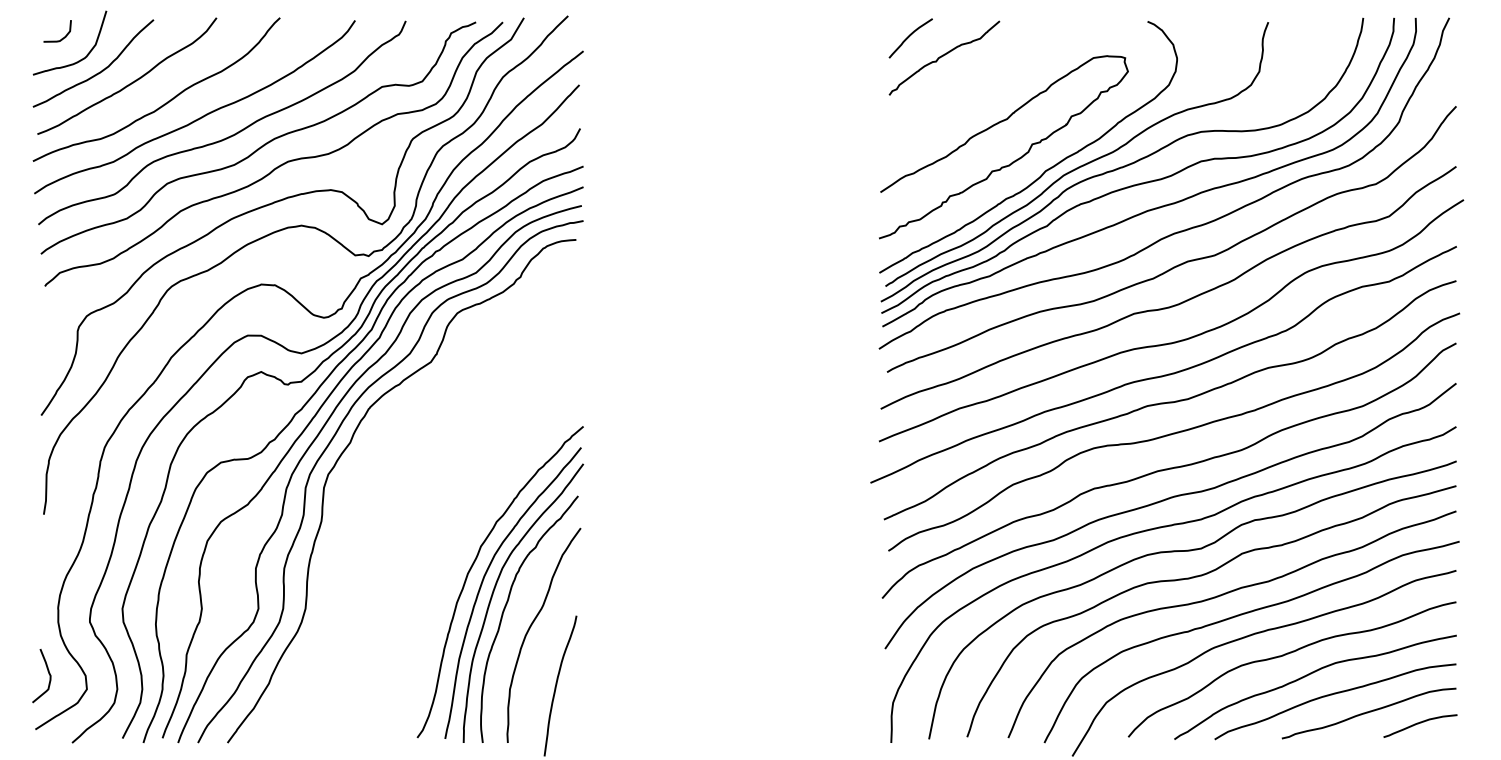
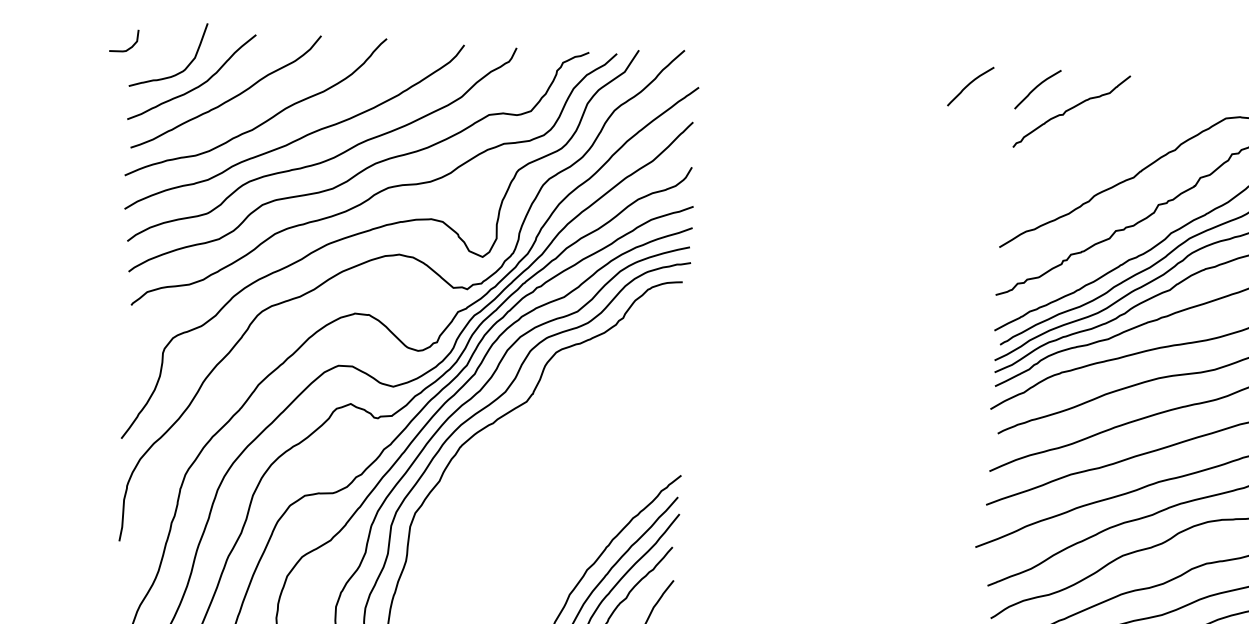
curve: (62, 37) -> (128, 47), moved
curve: (844, 37) -> (969, 85), added

